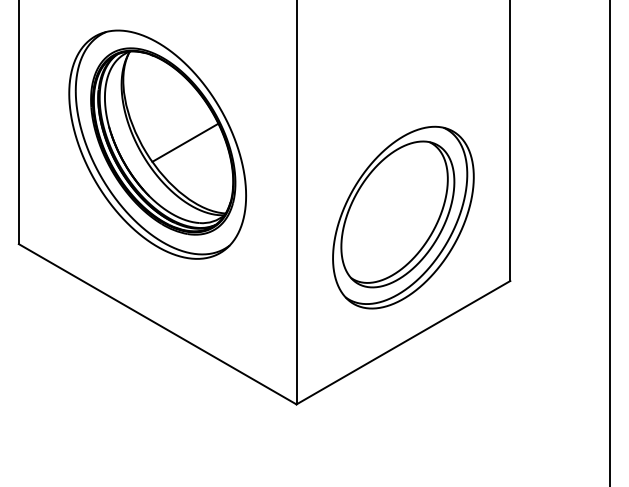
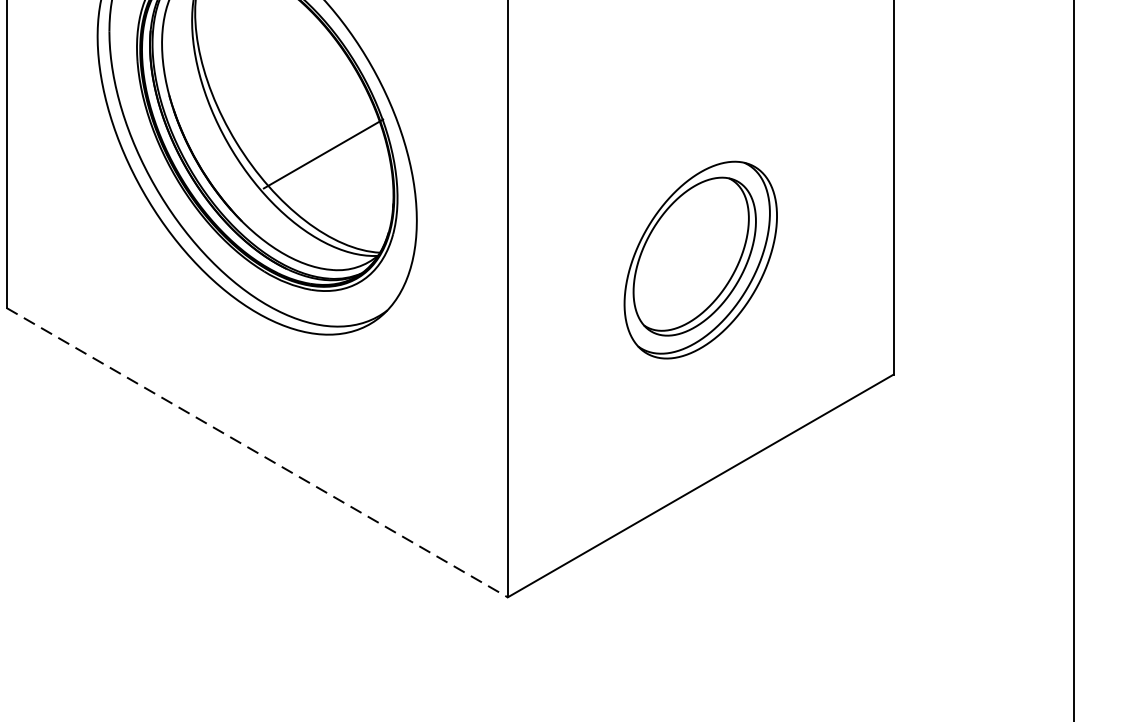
line: (185, 142) -> (323, 153), moved
part: (403, 217) -> (700, 259), size x0.6
line: (158, 324) -> (258, 453), solid -> dashed

